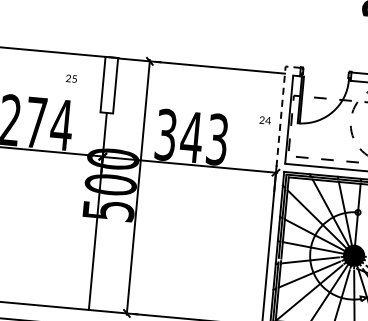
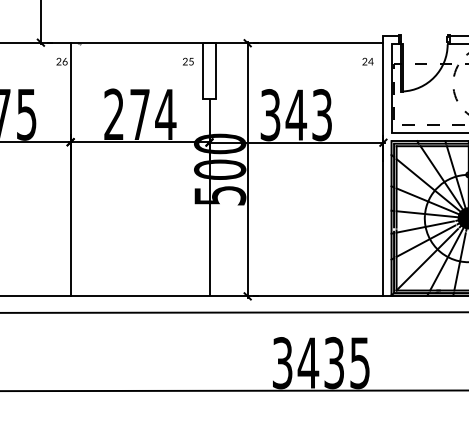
text: (71, 78) -> (188, 61), moved
line: (281, 114) -> (383, 84), dashed -> solid
text: (264, 120) -> (367, 61), moved

